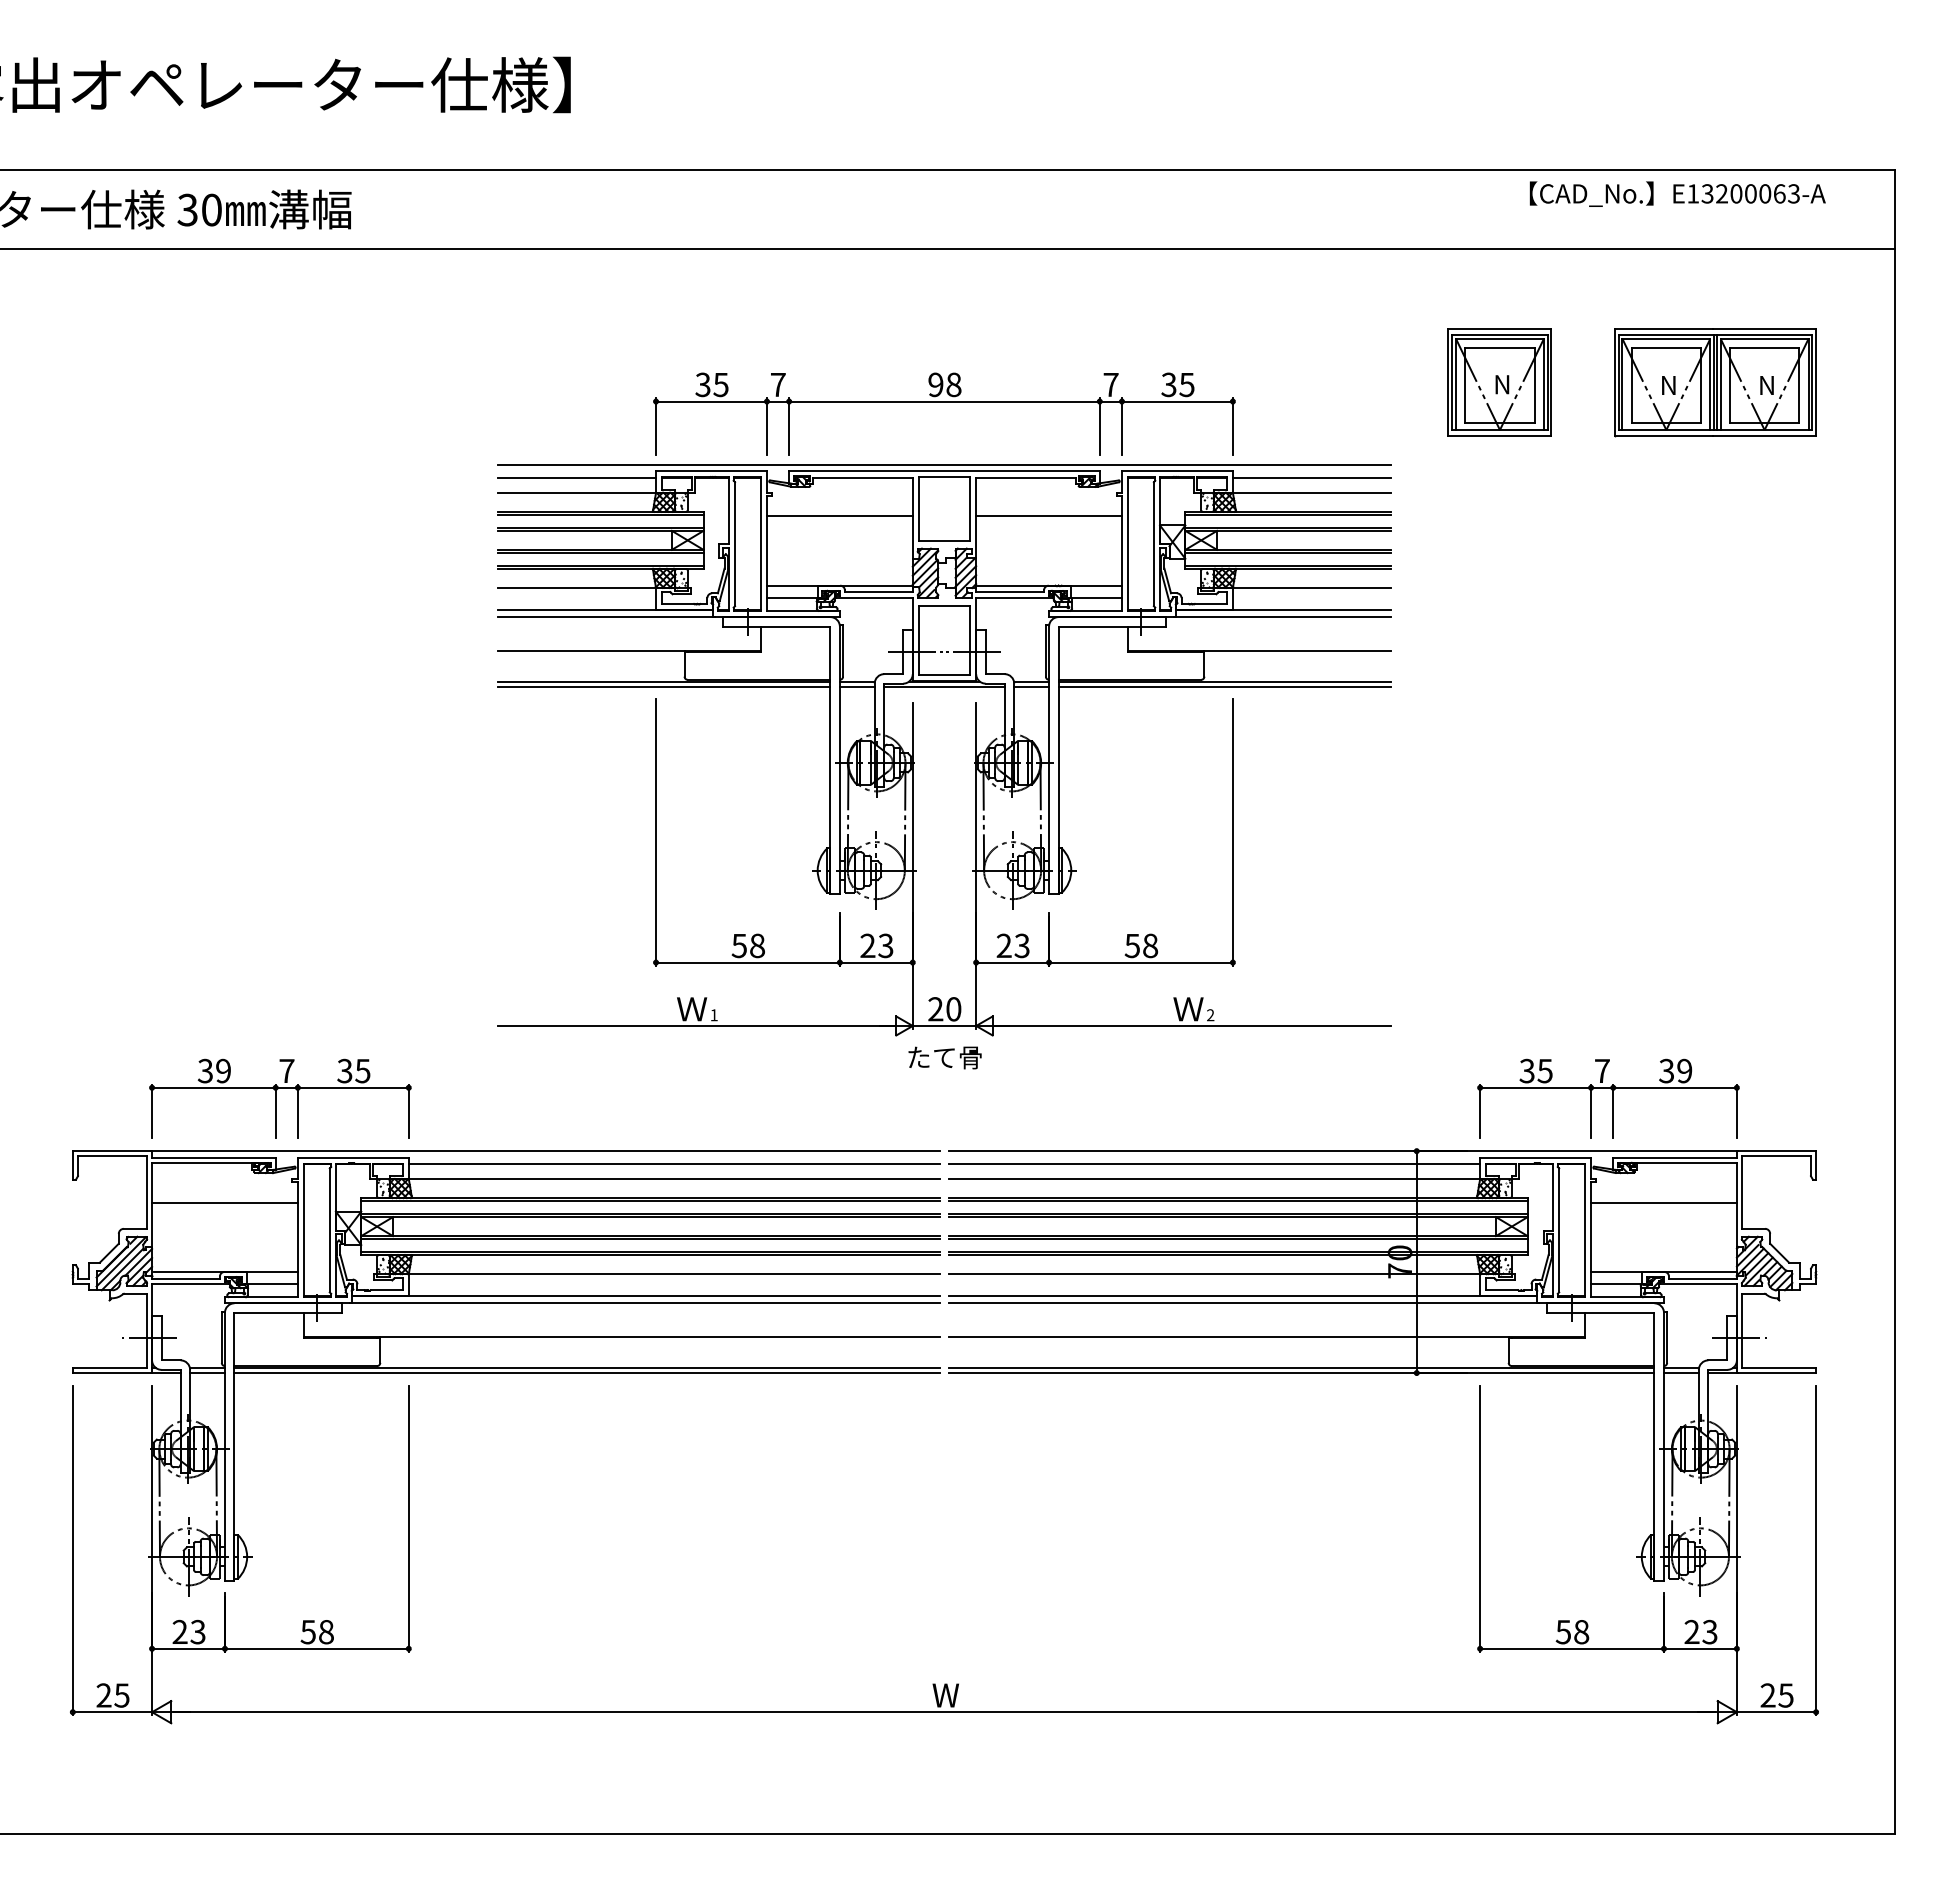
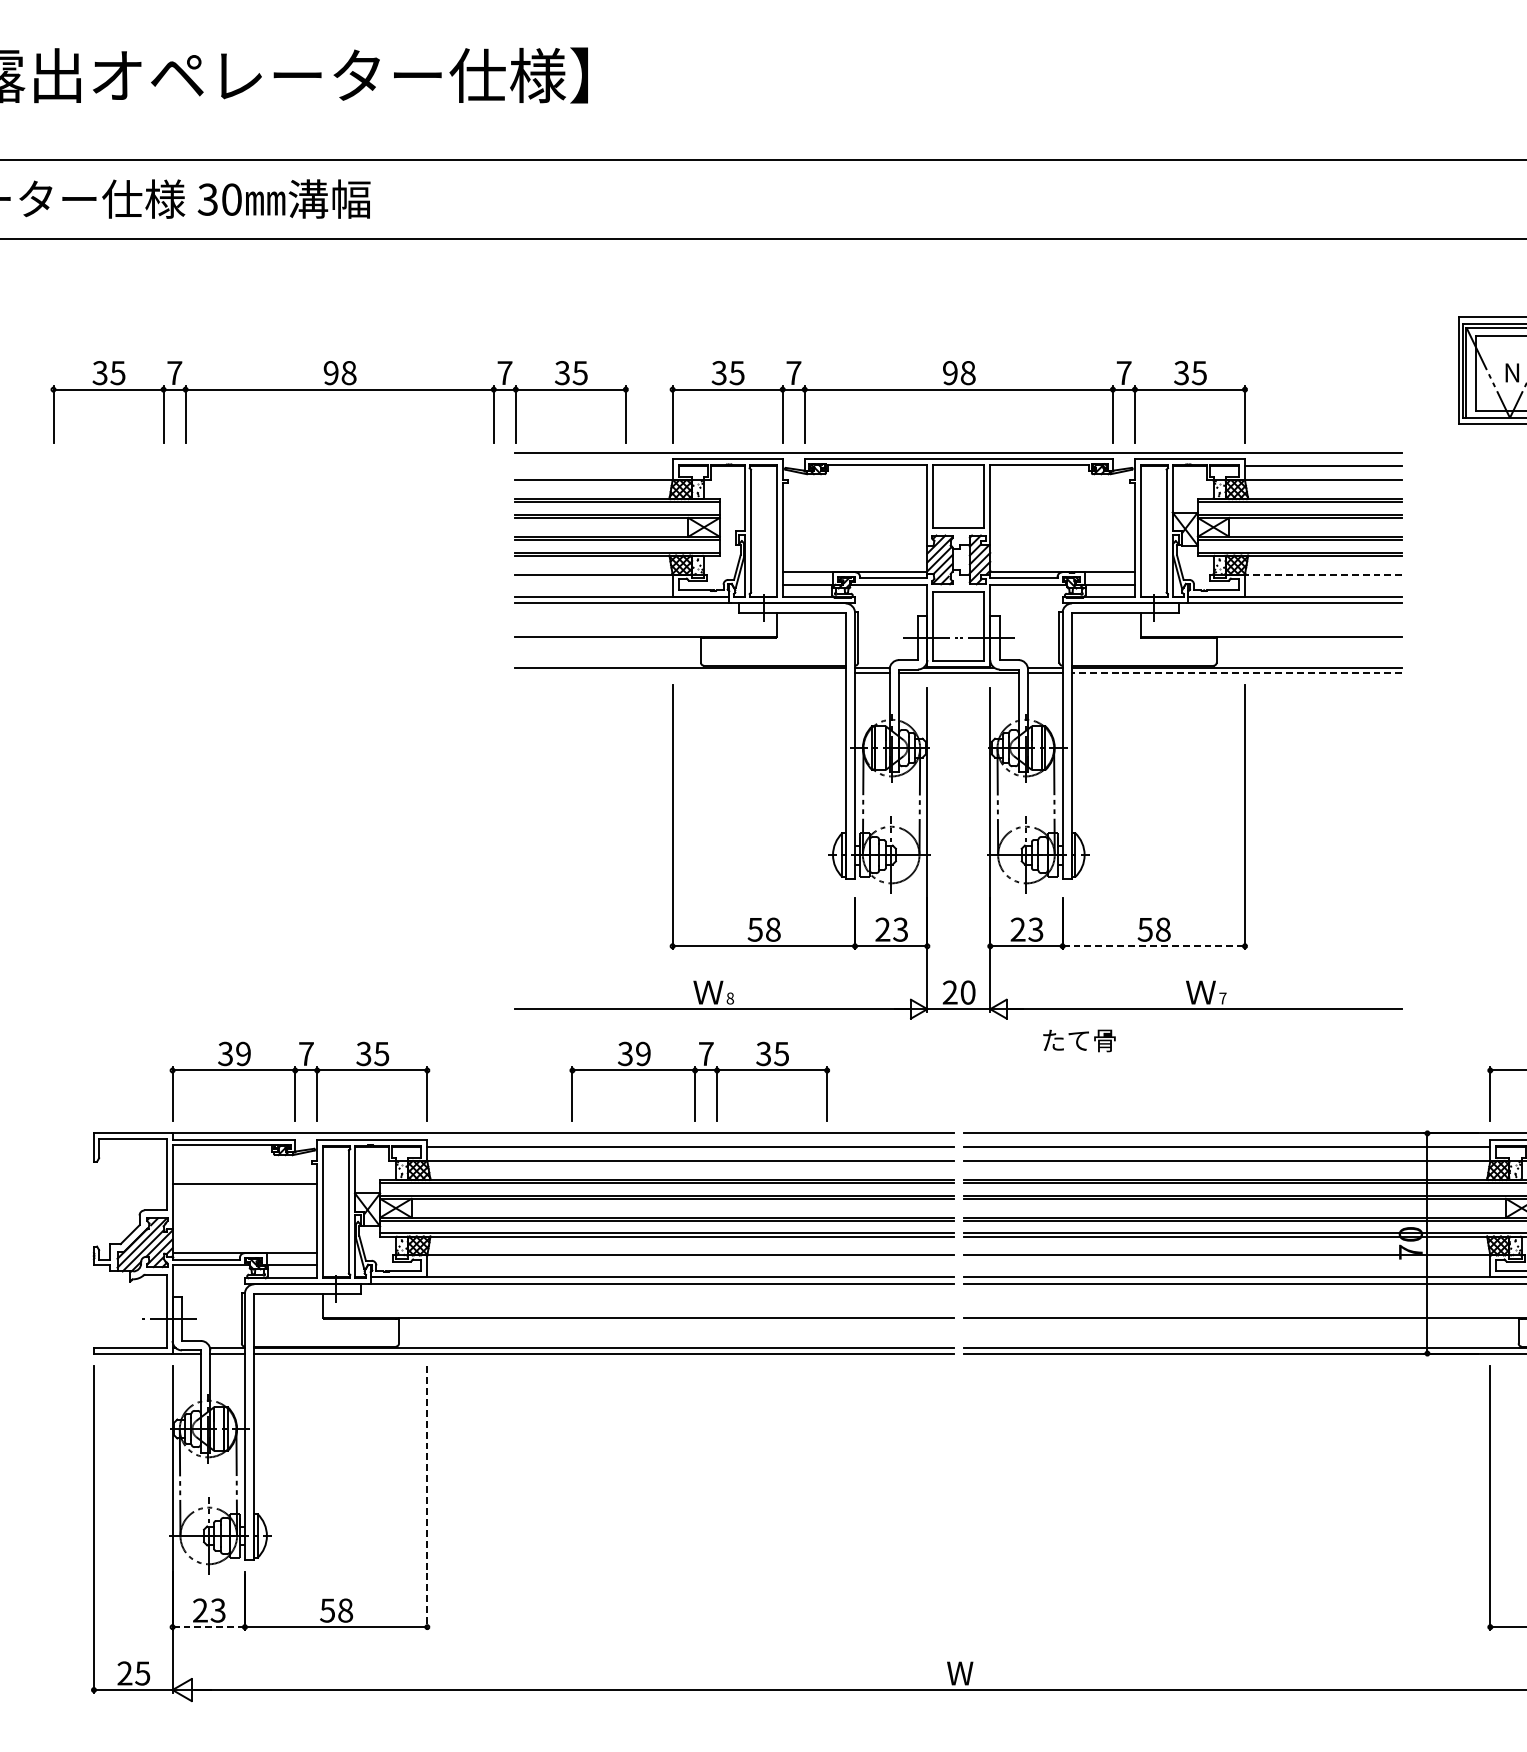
part: (320, 402) -> (339, 390), added
line: (576, 478) -> (593, 465), removed
line: (839, 516) -> (854, 503), removed
line: (1048, 516) -> (1062, 503), removed
line: (1311, 587) -> (1322, 574), solid -> dashed
line: (663, 686) -> (680, 672), removed
line: (1224, 686) -> (1236, 672), solid -> dashed
line: (1141, 962) -> (1154, 946), solid -> dashed
text: (713, 1015) -> (729, 998), 1 -> 8
text: (1210, 1015) -> (1222, 998), 2 -> 7
text: (944, 1057) -> (1078, 1040), moved
part: (683, 1098) -> (699, 1081), added
line: (408, 1519) -> (427, 1498), solid -> dashed
line: (189, 1648) -> (209, 1626), solid -> dashed

